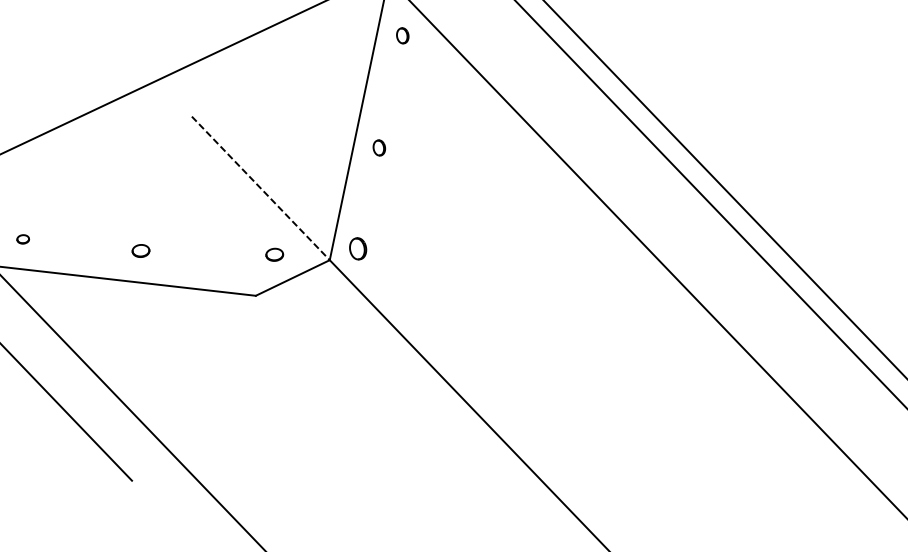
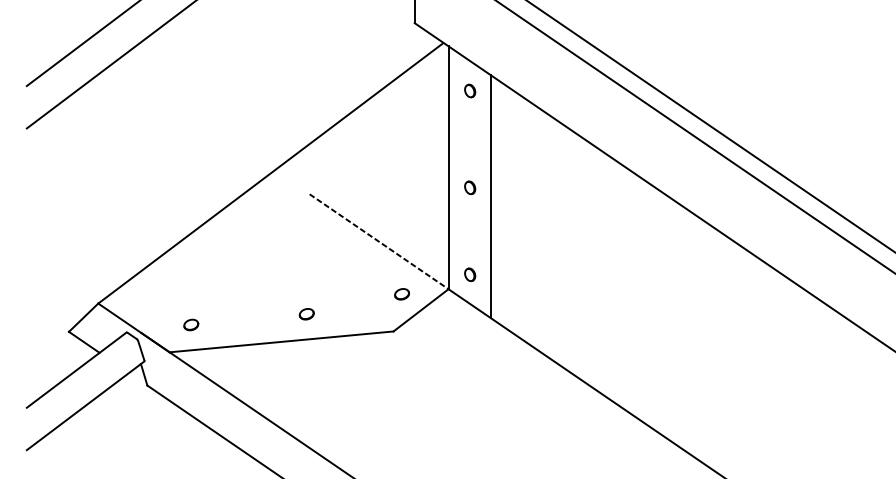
line: (401, 163) -> (491, 196), added
part: (23, 238) -> (191, 324), size x1.43
part: (358, 248) -> (470, 274), size x0.71
part: (140, 251) -> (306, 314), moved

